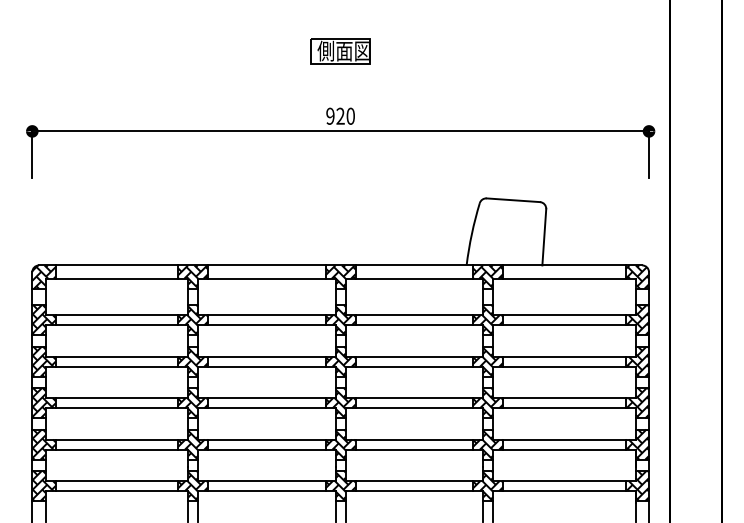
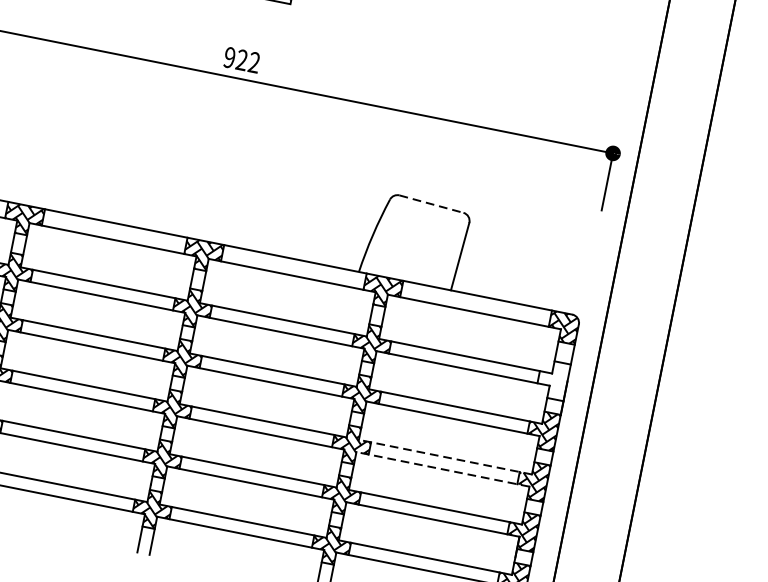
text: (350, 115) -> (254, 61), 920 -> 922
line: (513, 200) -> (431, 204), solid -> dashed
hatch: (637, 320) -> (553, 380), removed
line: (563, 398) -> (444, 457), solid -> dashed
line: (563, 408) -> (441, 469), solid -> dashed

